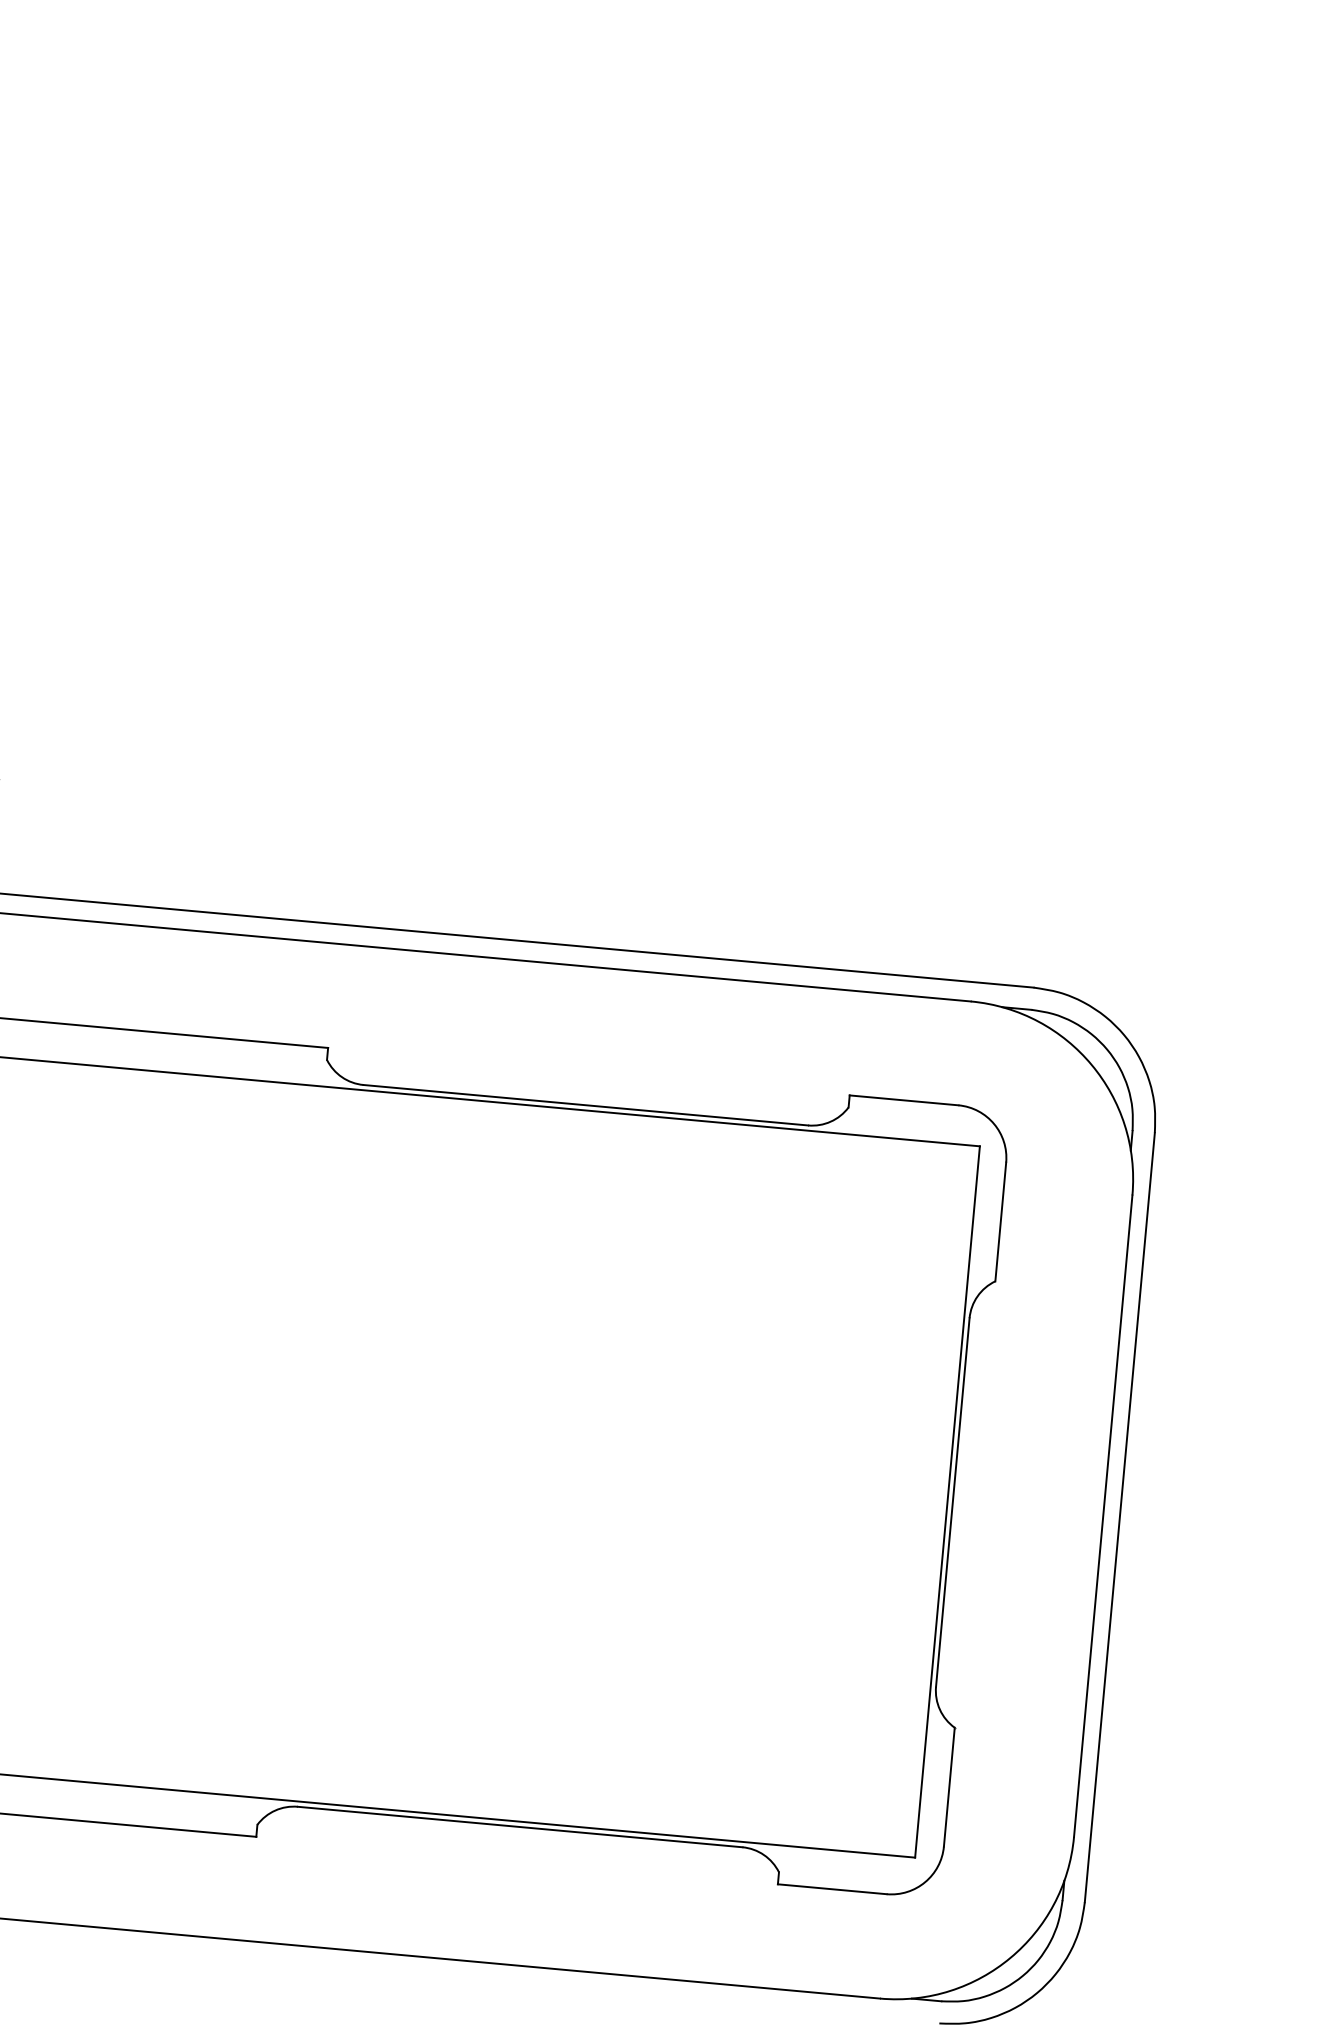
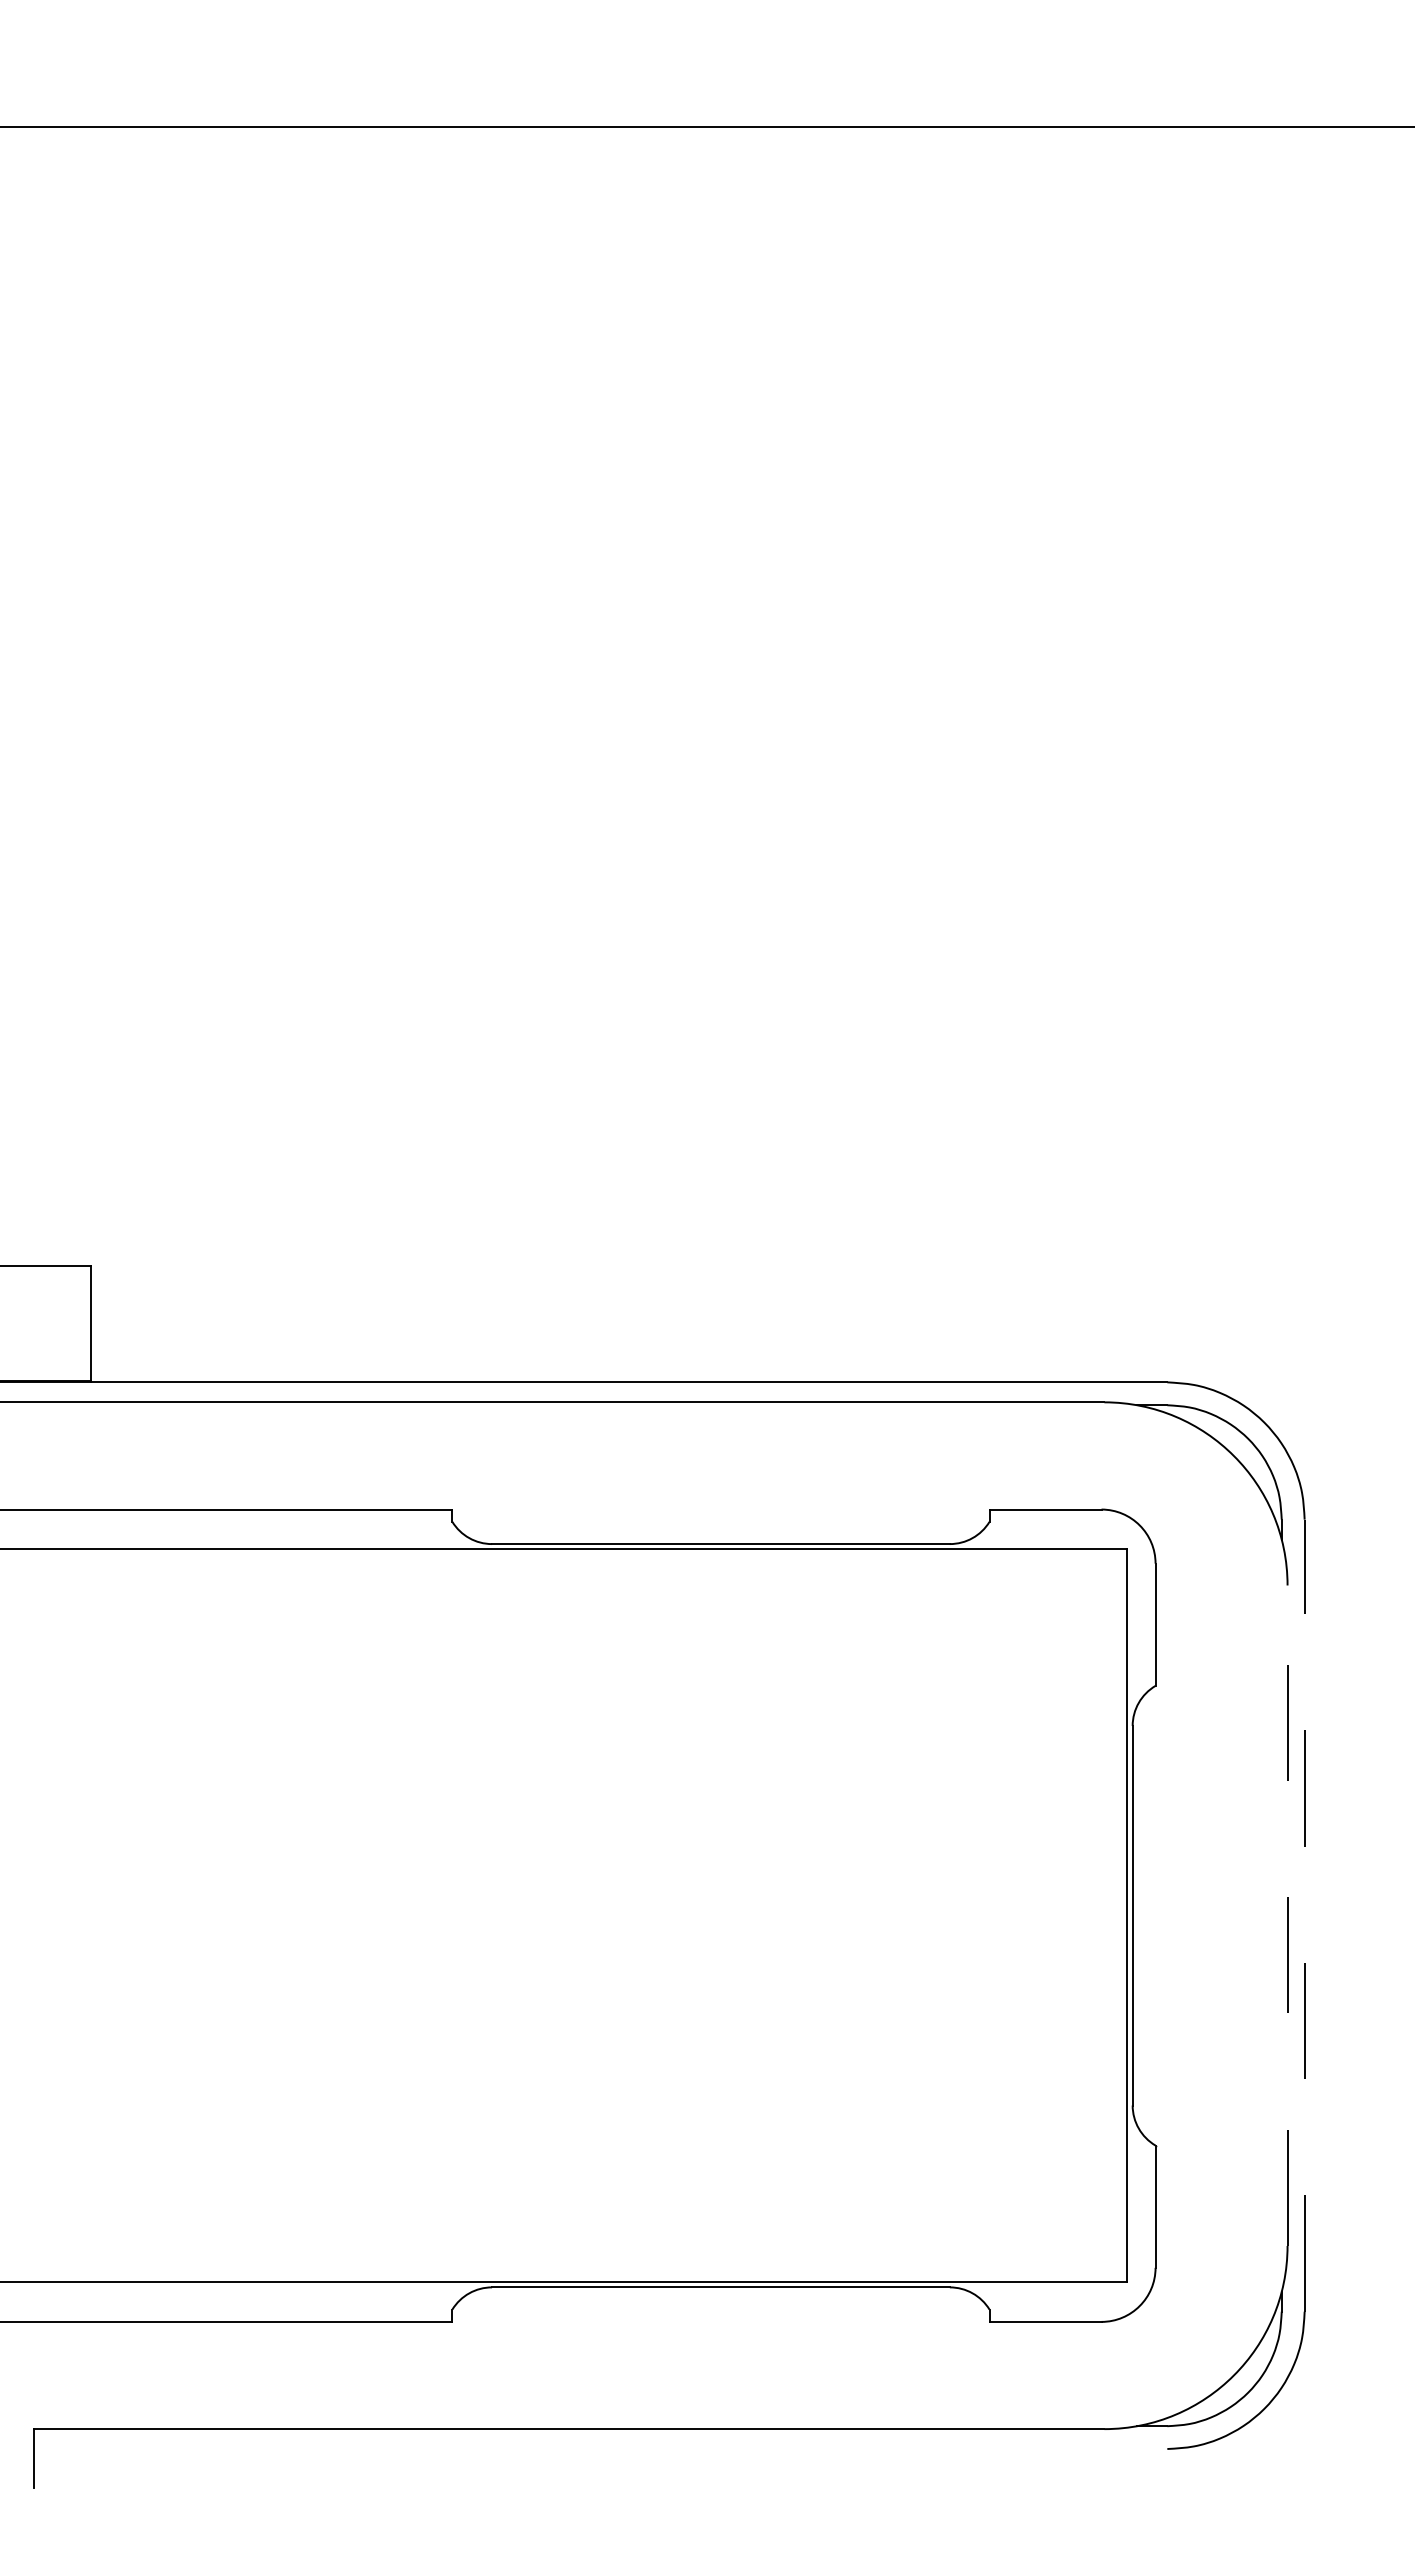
line: (1103, 1515) -> (1287, 1915), solid -> dashed
line: (1119, 1517) -> (1304, 1915), solid -> dashed

